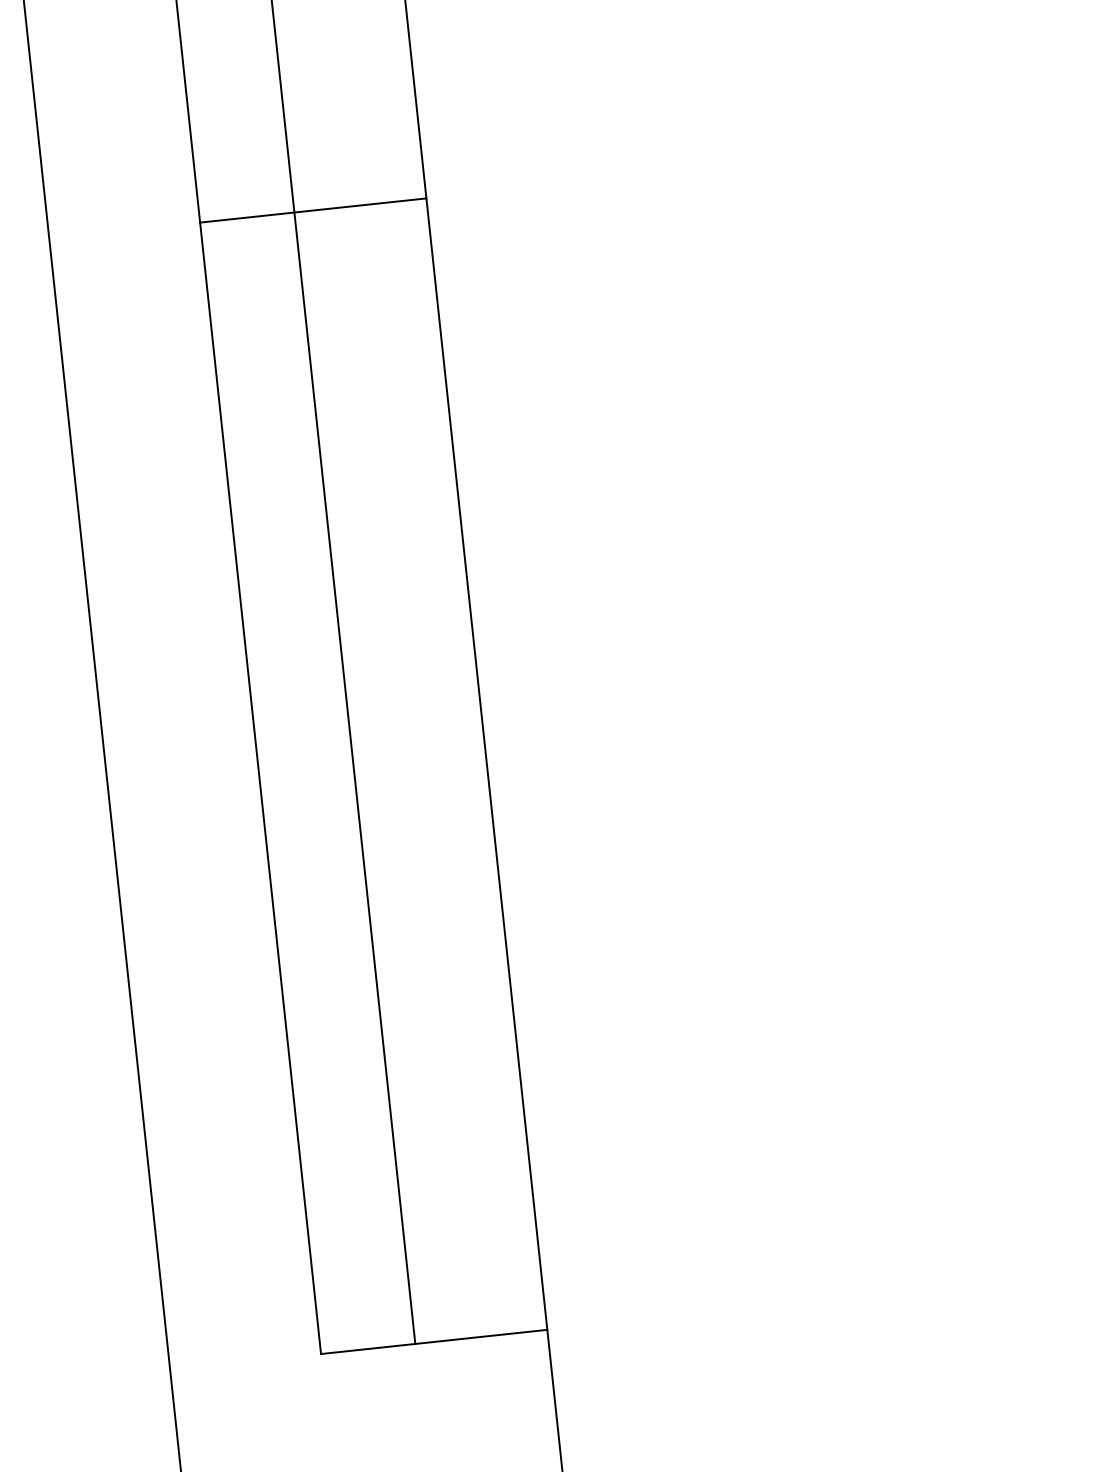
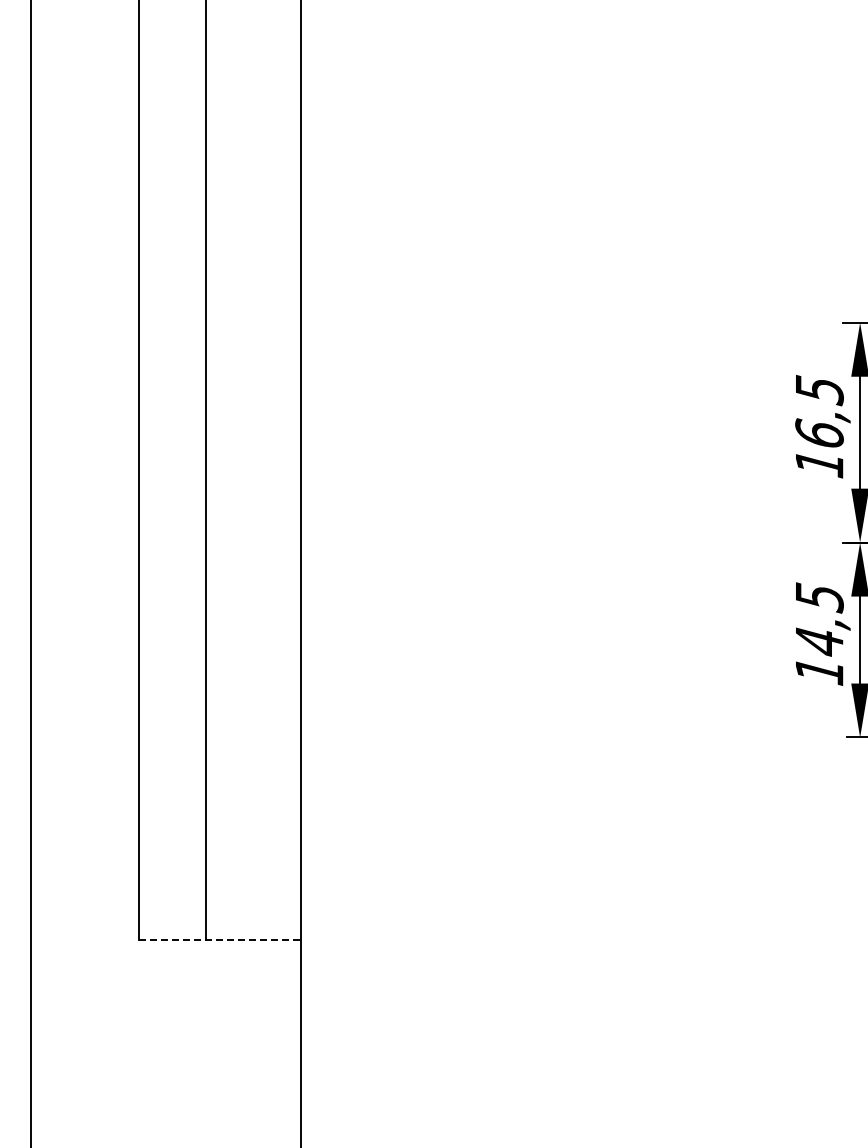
line: (312, 210) -> (219, 130), removed
line: (433, 1342) -> (219, 940), solid -> dashed

